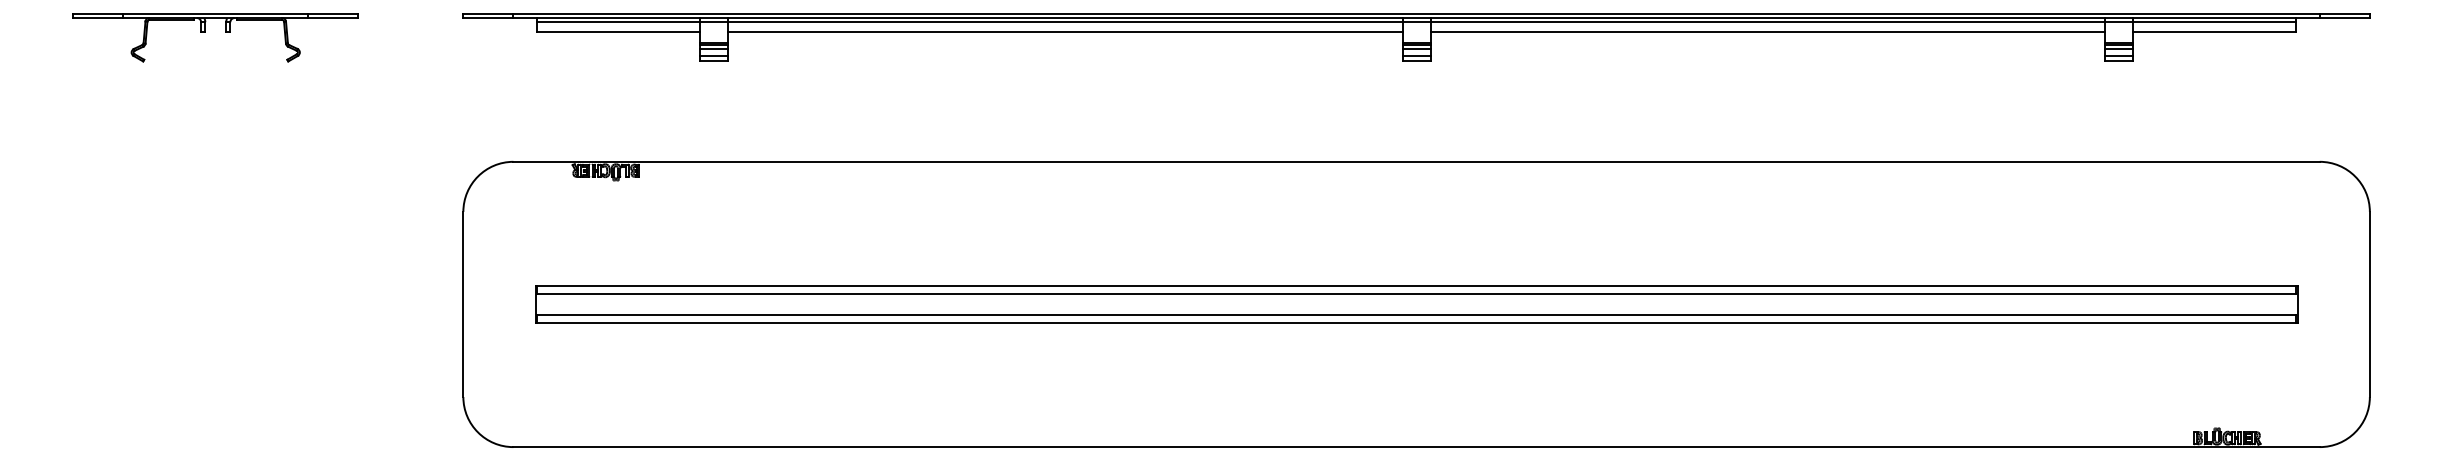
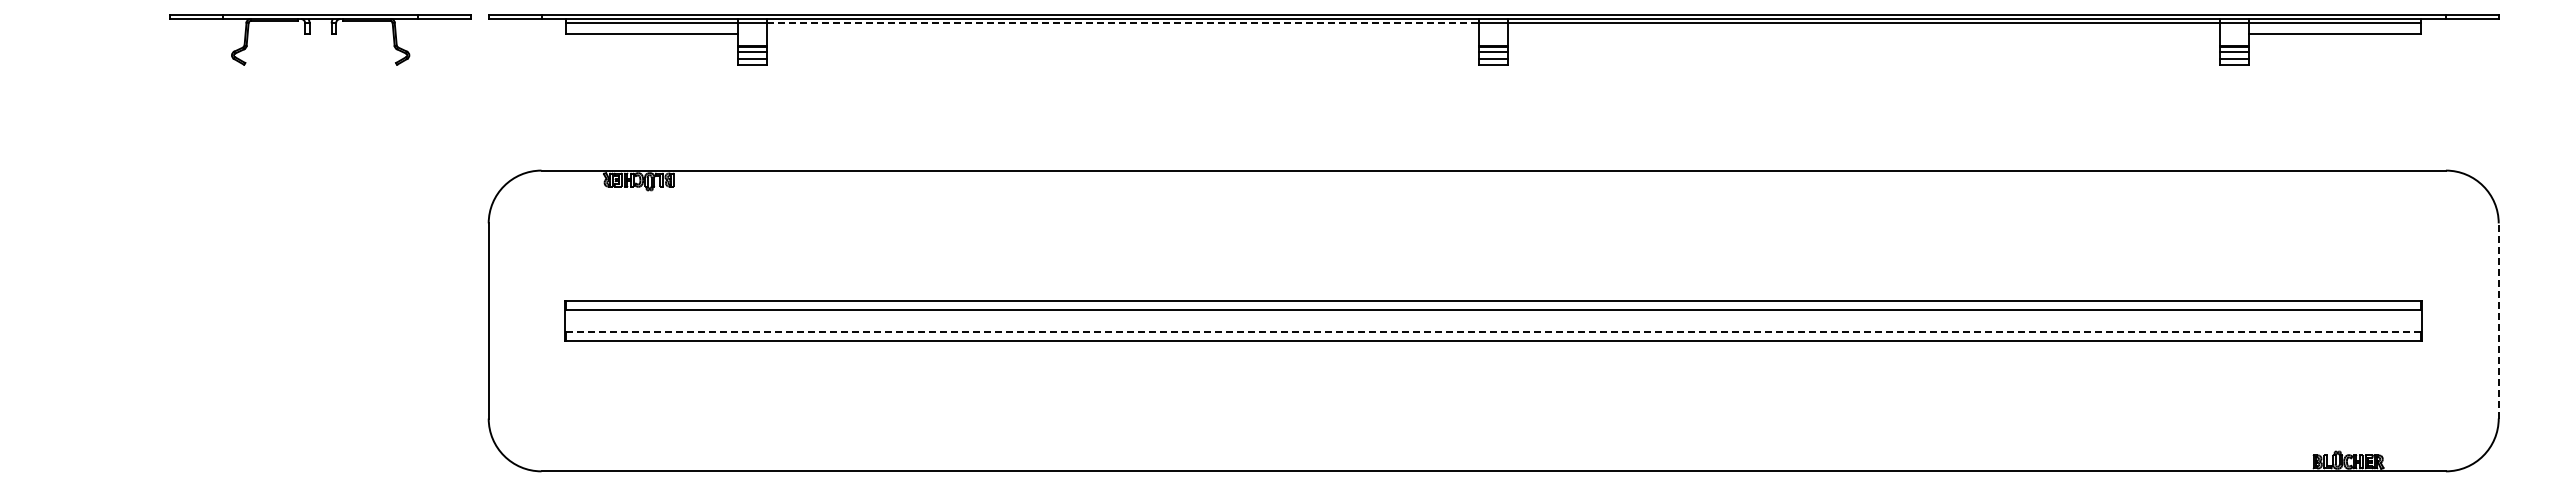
line: (1065, 22) -> (1123, 23), solid -> dashed
line: (1065, 31) -> (1123, 33), removed
line: (1767, 31) -> (1863, 33), removed
part: (206, 32) -> (310, 34), moved
line: (2369, 304) -> (2498, 320), solid -> dashed
line: (1417, 314) -> (1494, 331), solid -> dashed

